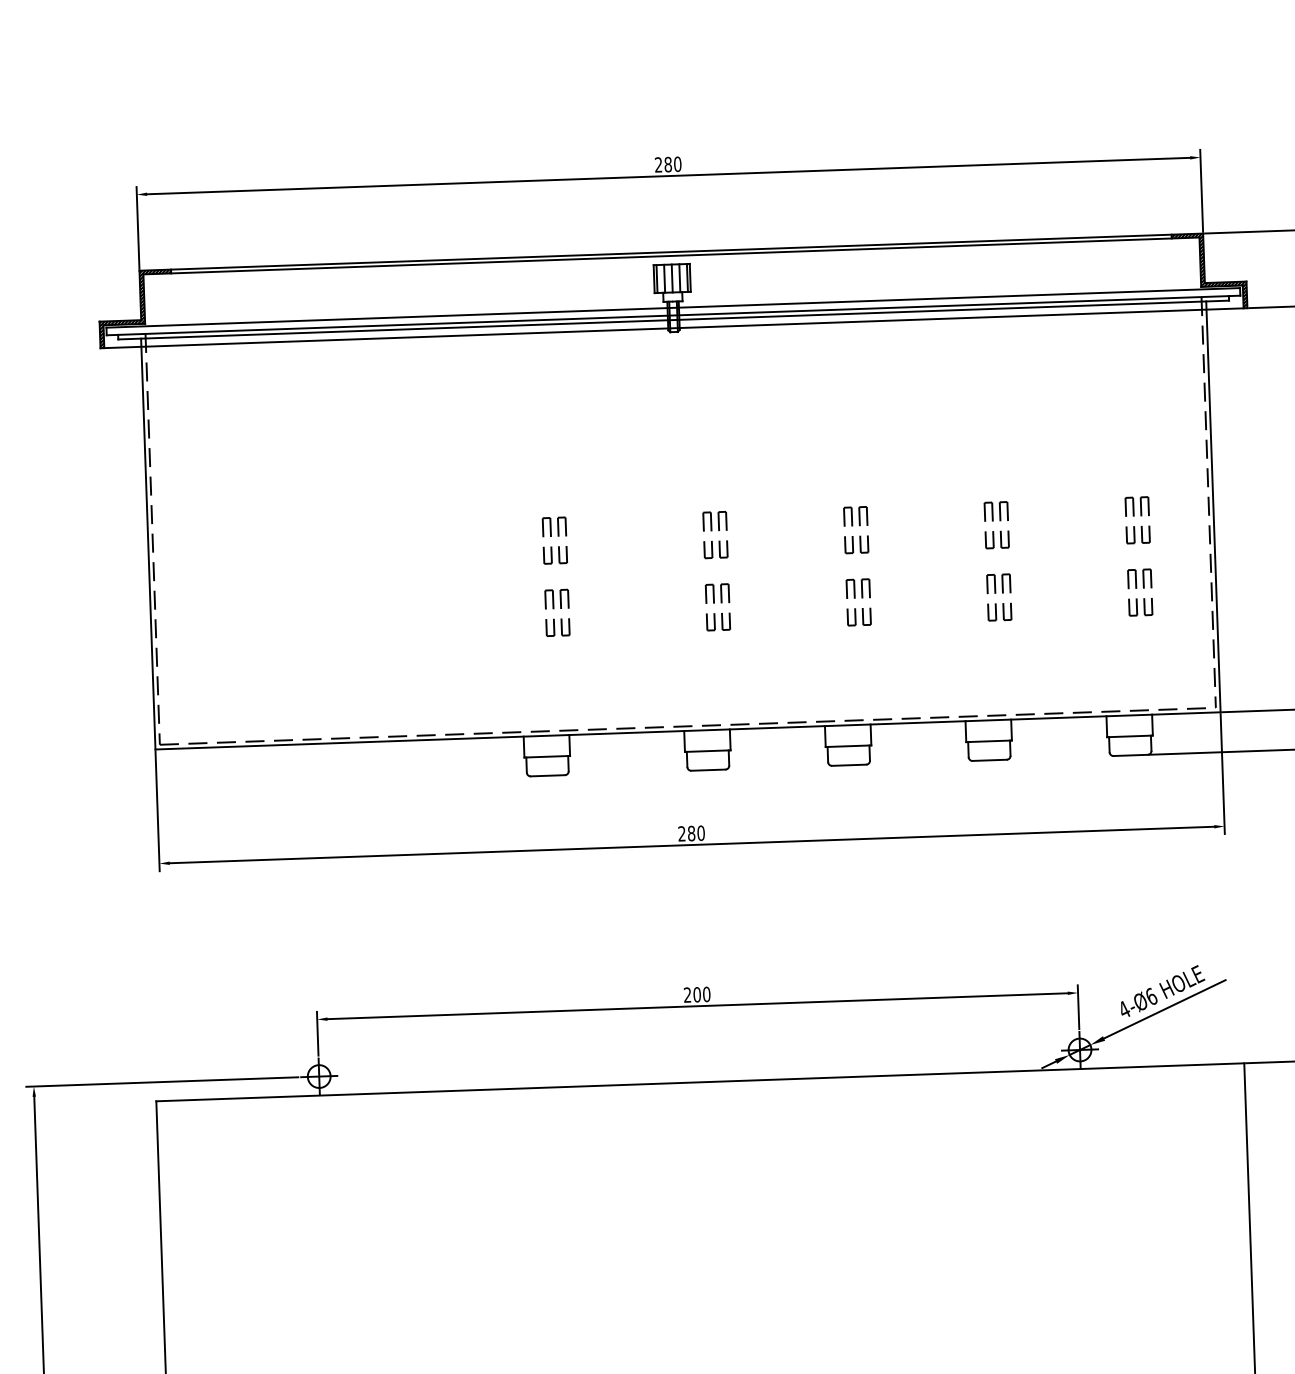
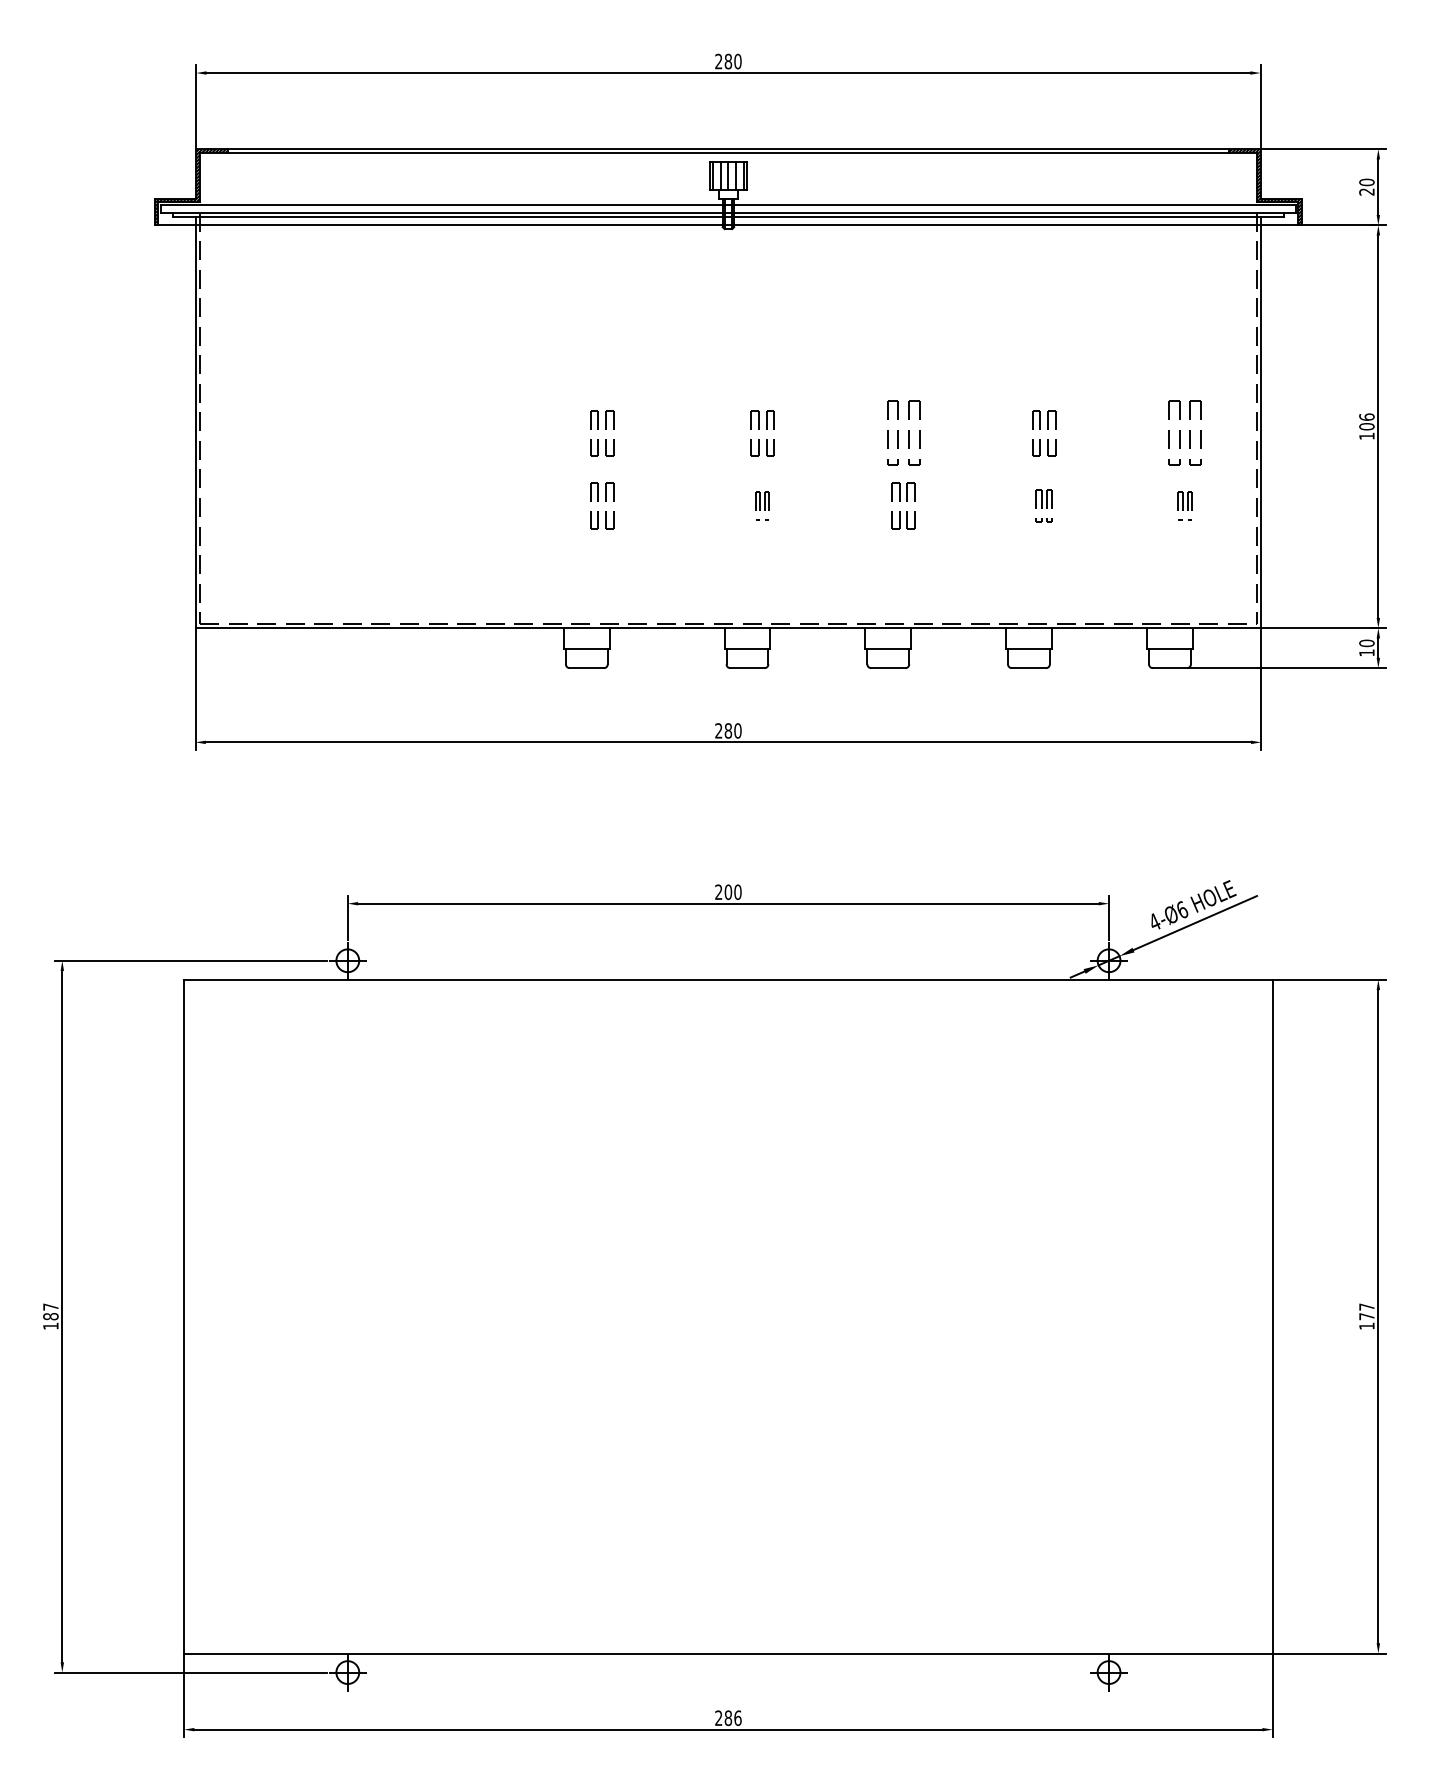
part: (1138, 520) -> (1185, 433), size x1.4
part: (856, 530) -> (903, 433), size x1.4
part: (1140, 592) -> (1185, 505), size x0.6
part: (999, 597) -> (1044, 505), size x0.7
part: (717, 607) -> (762, 505), size x0.6

